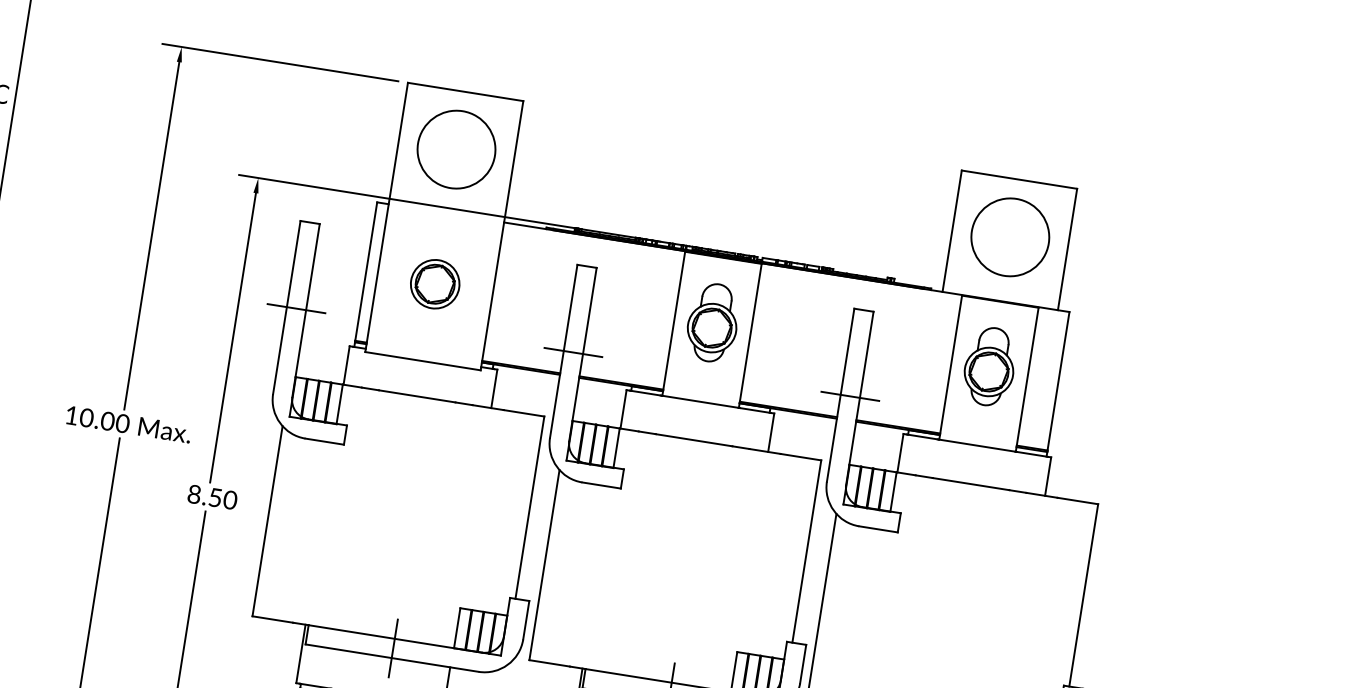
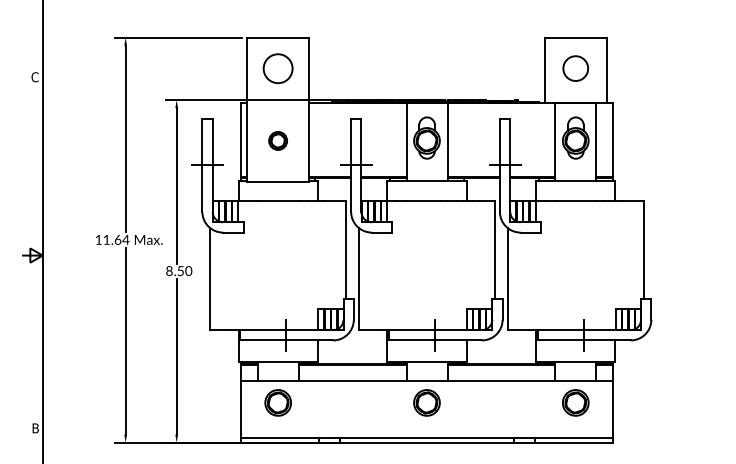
circle: (455, 149) -> (277, 68), size x0.7
circle: (1009, 237) -> (575, 68), size x0.6
part: (433, 283) -> (277, 140), size x0.7
text: (105, 420) -> (116, 239), 10.00 -> 11.64

